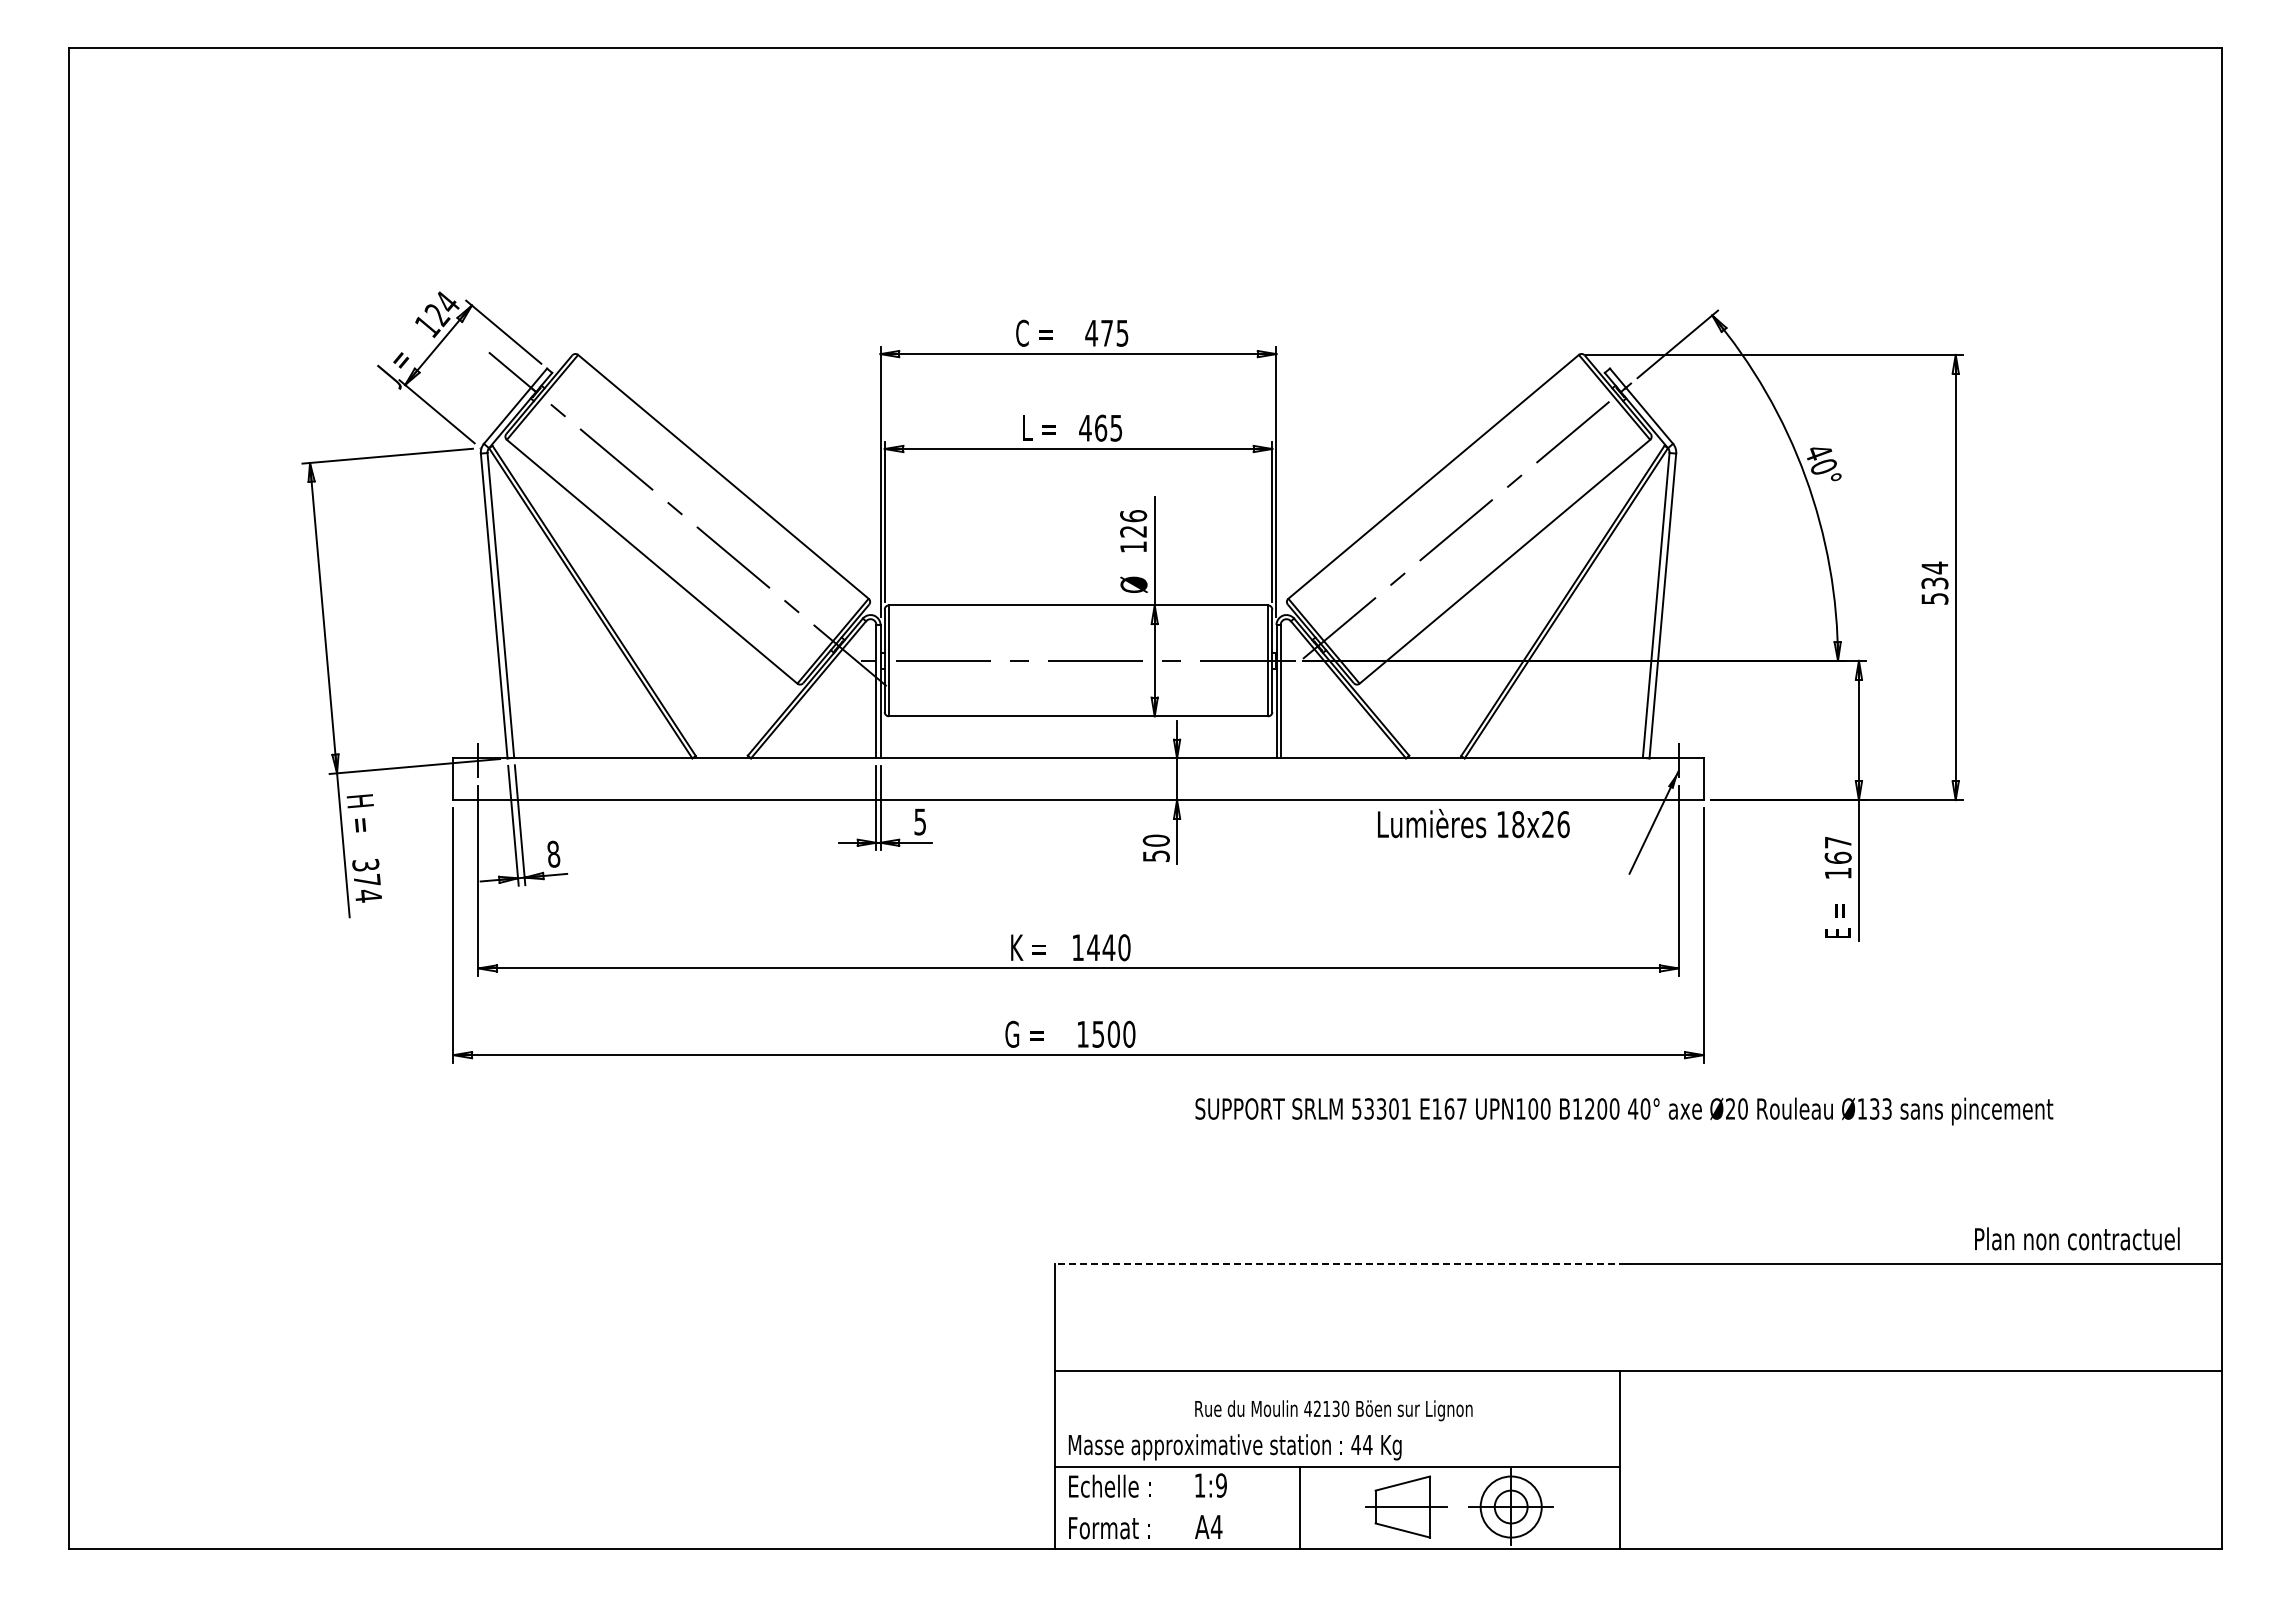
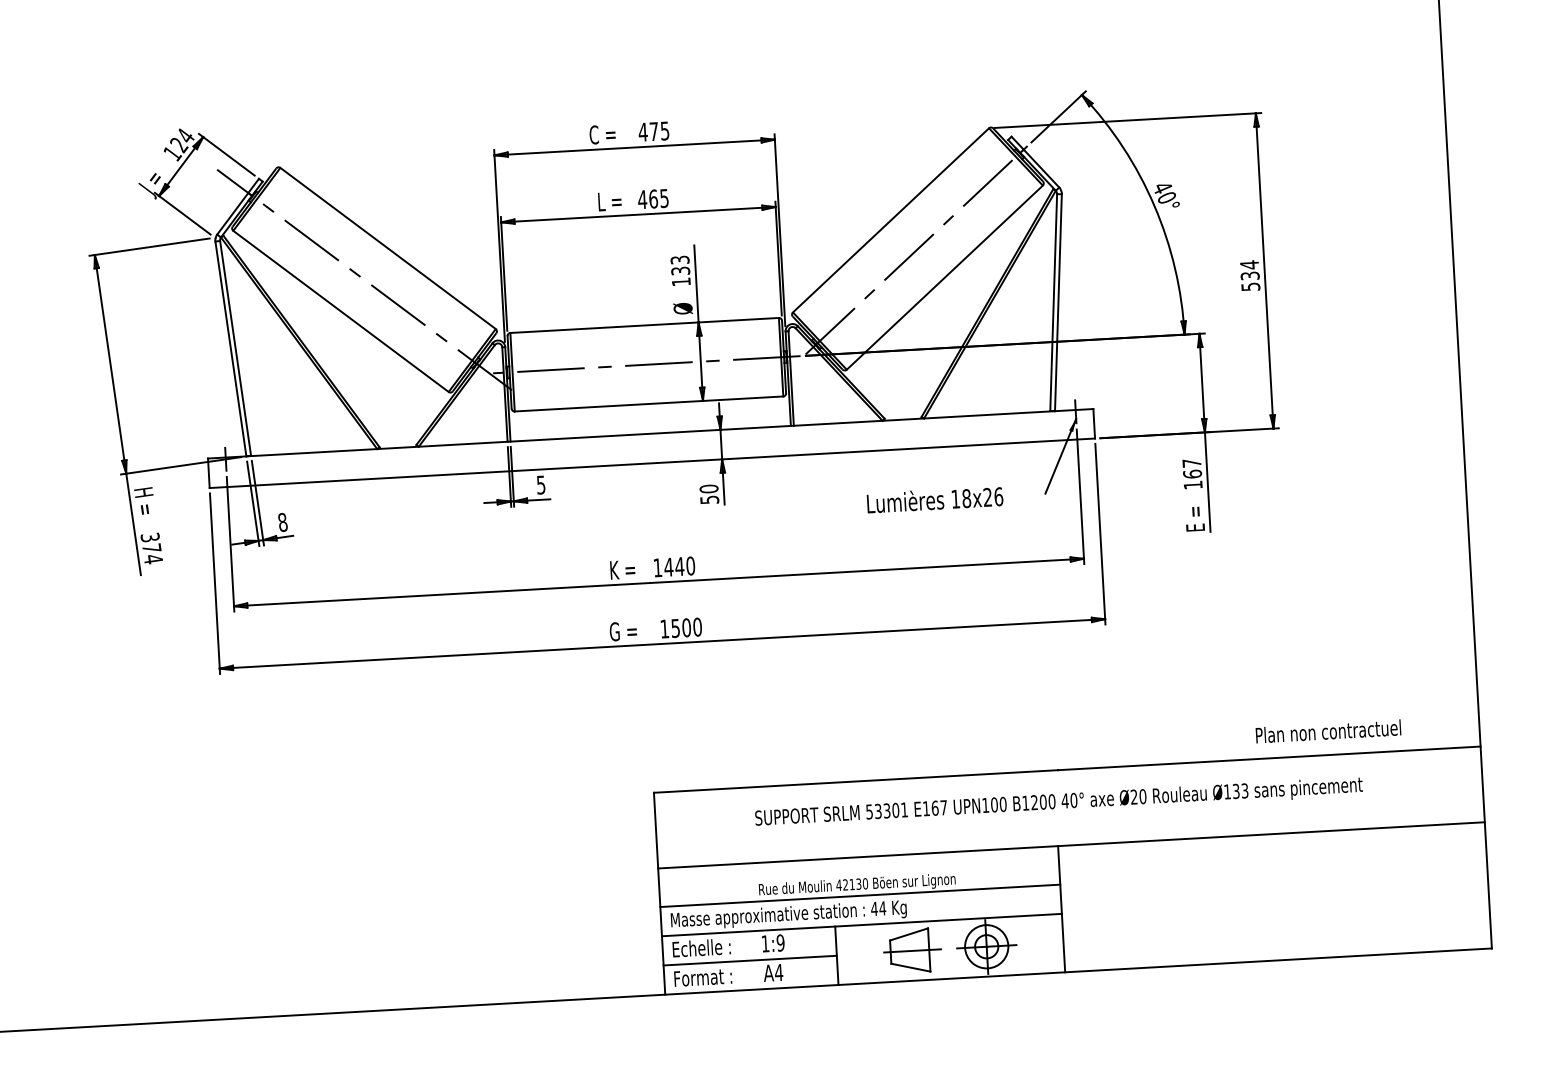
text: (1133, 523) -> (680, 265), 126 -> 133
text: (1473, 823) -> (934, 499), moved
text: (1624, 1111) -> (1059, 803), moved
text: (2077, 1238) -> (1328, 731), moved
line: (1339, 1264) -> (855, 781), dashed -> solid
line: (1336, 1425) -> (859, 895), added
line: (1176, 1507) -> (749, 960), added

